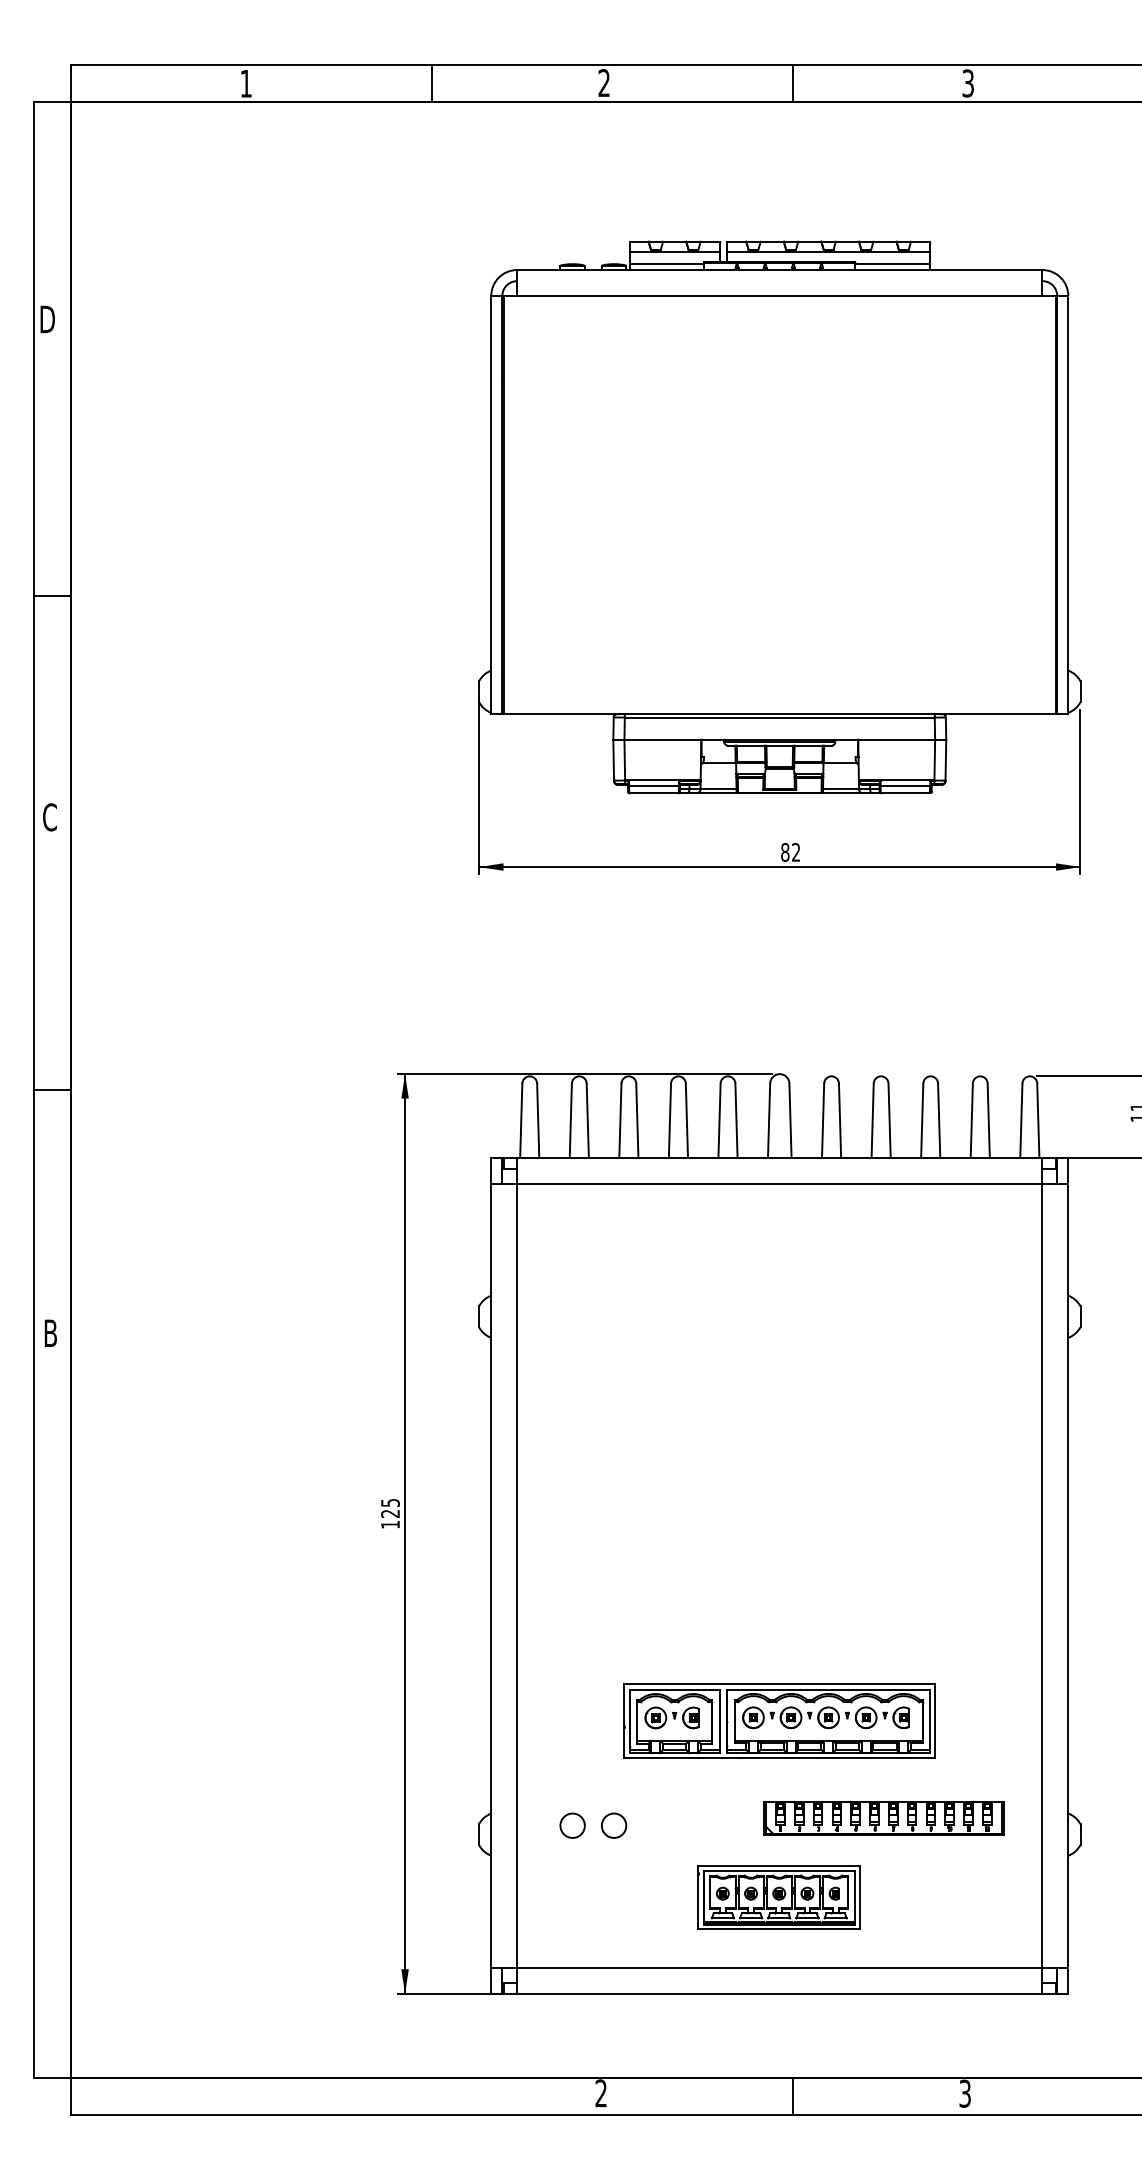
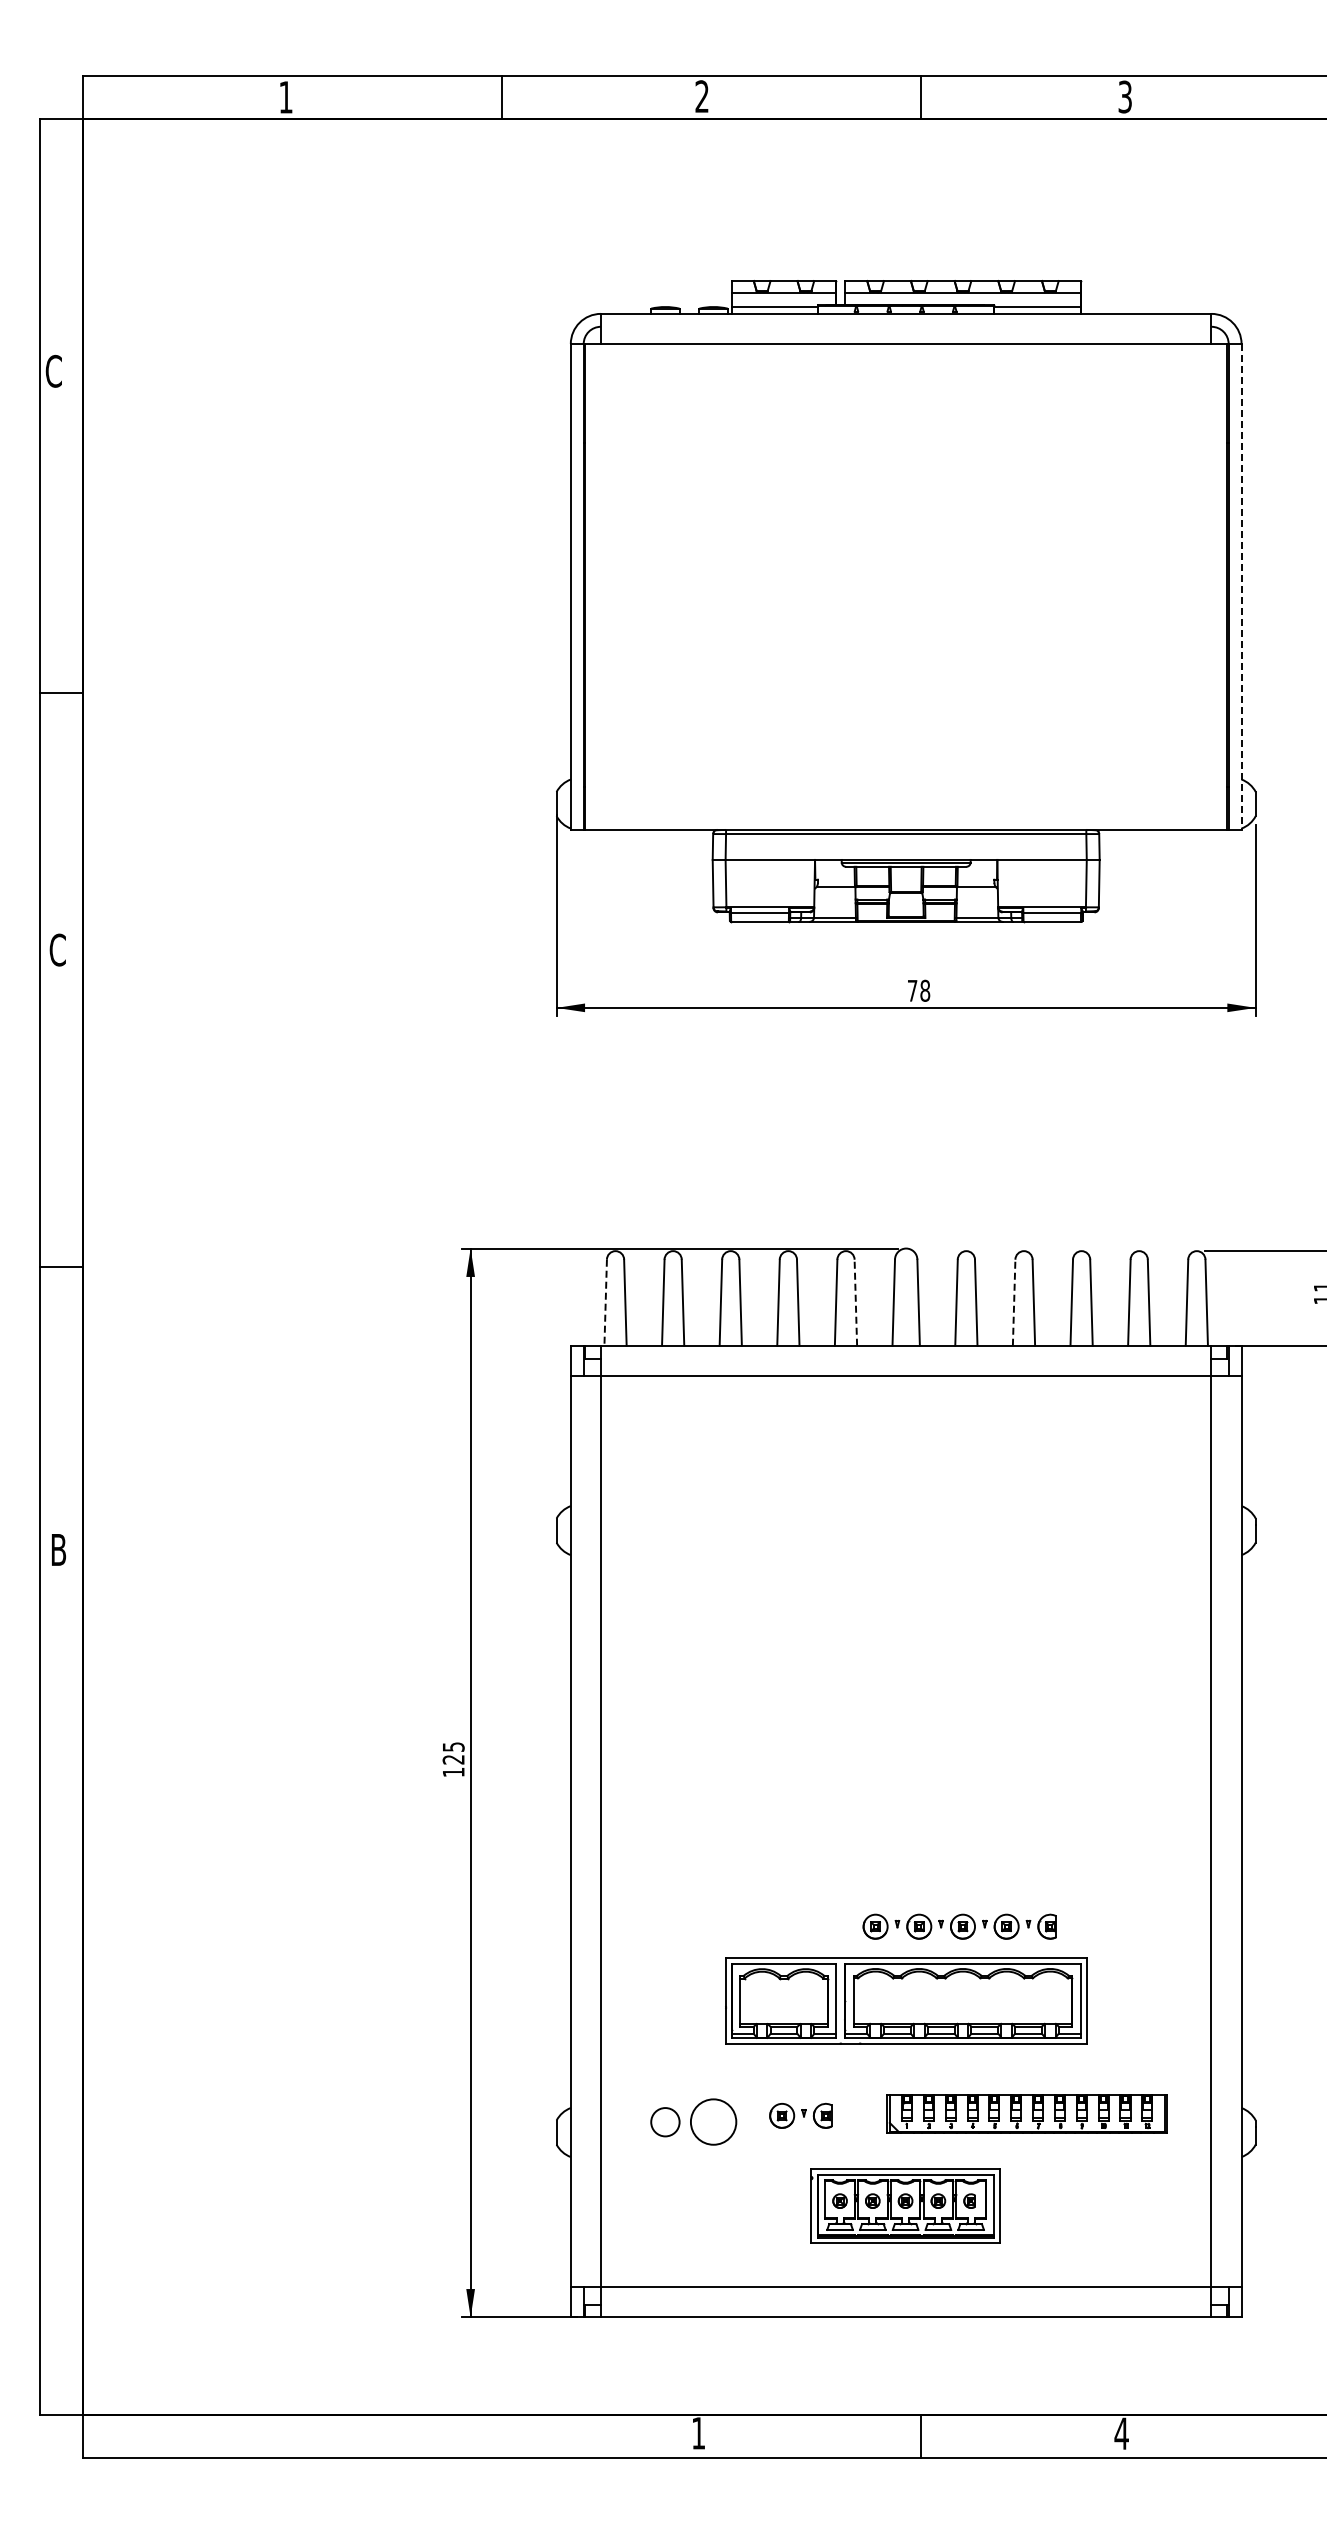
text: (47, 318) -> (54, 370), D -> C
line: (1068, 504) -> (1241, 586), solid -> dashed
text: (790, 852) -> (918, 990), 82 -> 78
line: (736, 1120) -> (855, 1302), solid -> dashed
line: (872, 1120) -> (1014, 1302), solid -> dashed
line: (521, 1121) -> (605, 1303), solid -> dashed
part: (671, 1717) -> (800, 2115), moved
part: (825, 1717) -> (959, 1926), moved
circle: (614, 1825) -> (713, 2122), size x1.6
text: (601, 2092) -> (698, 2432), 2 -> 1
text: (965, 2093) -> (1121, 2433), 3 -> 4

